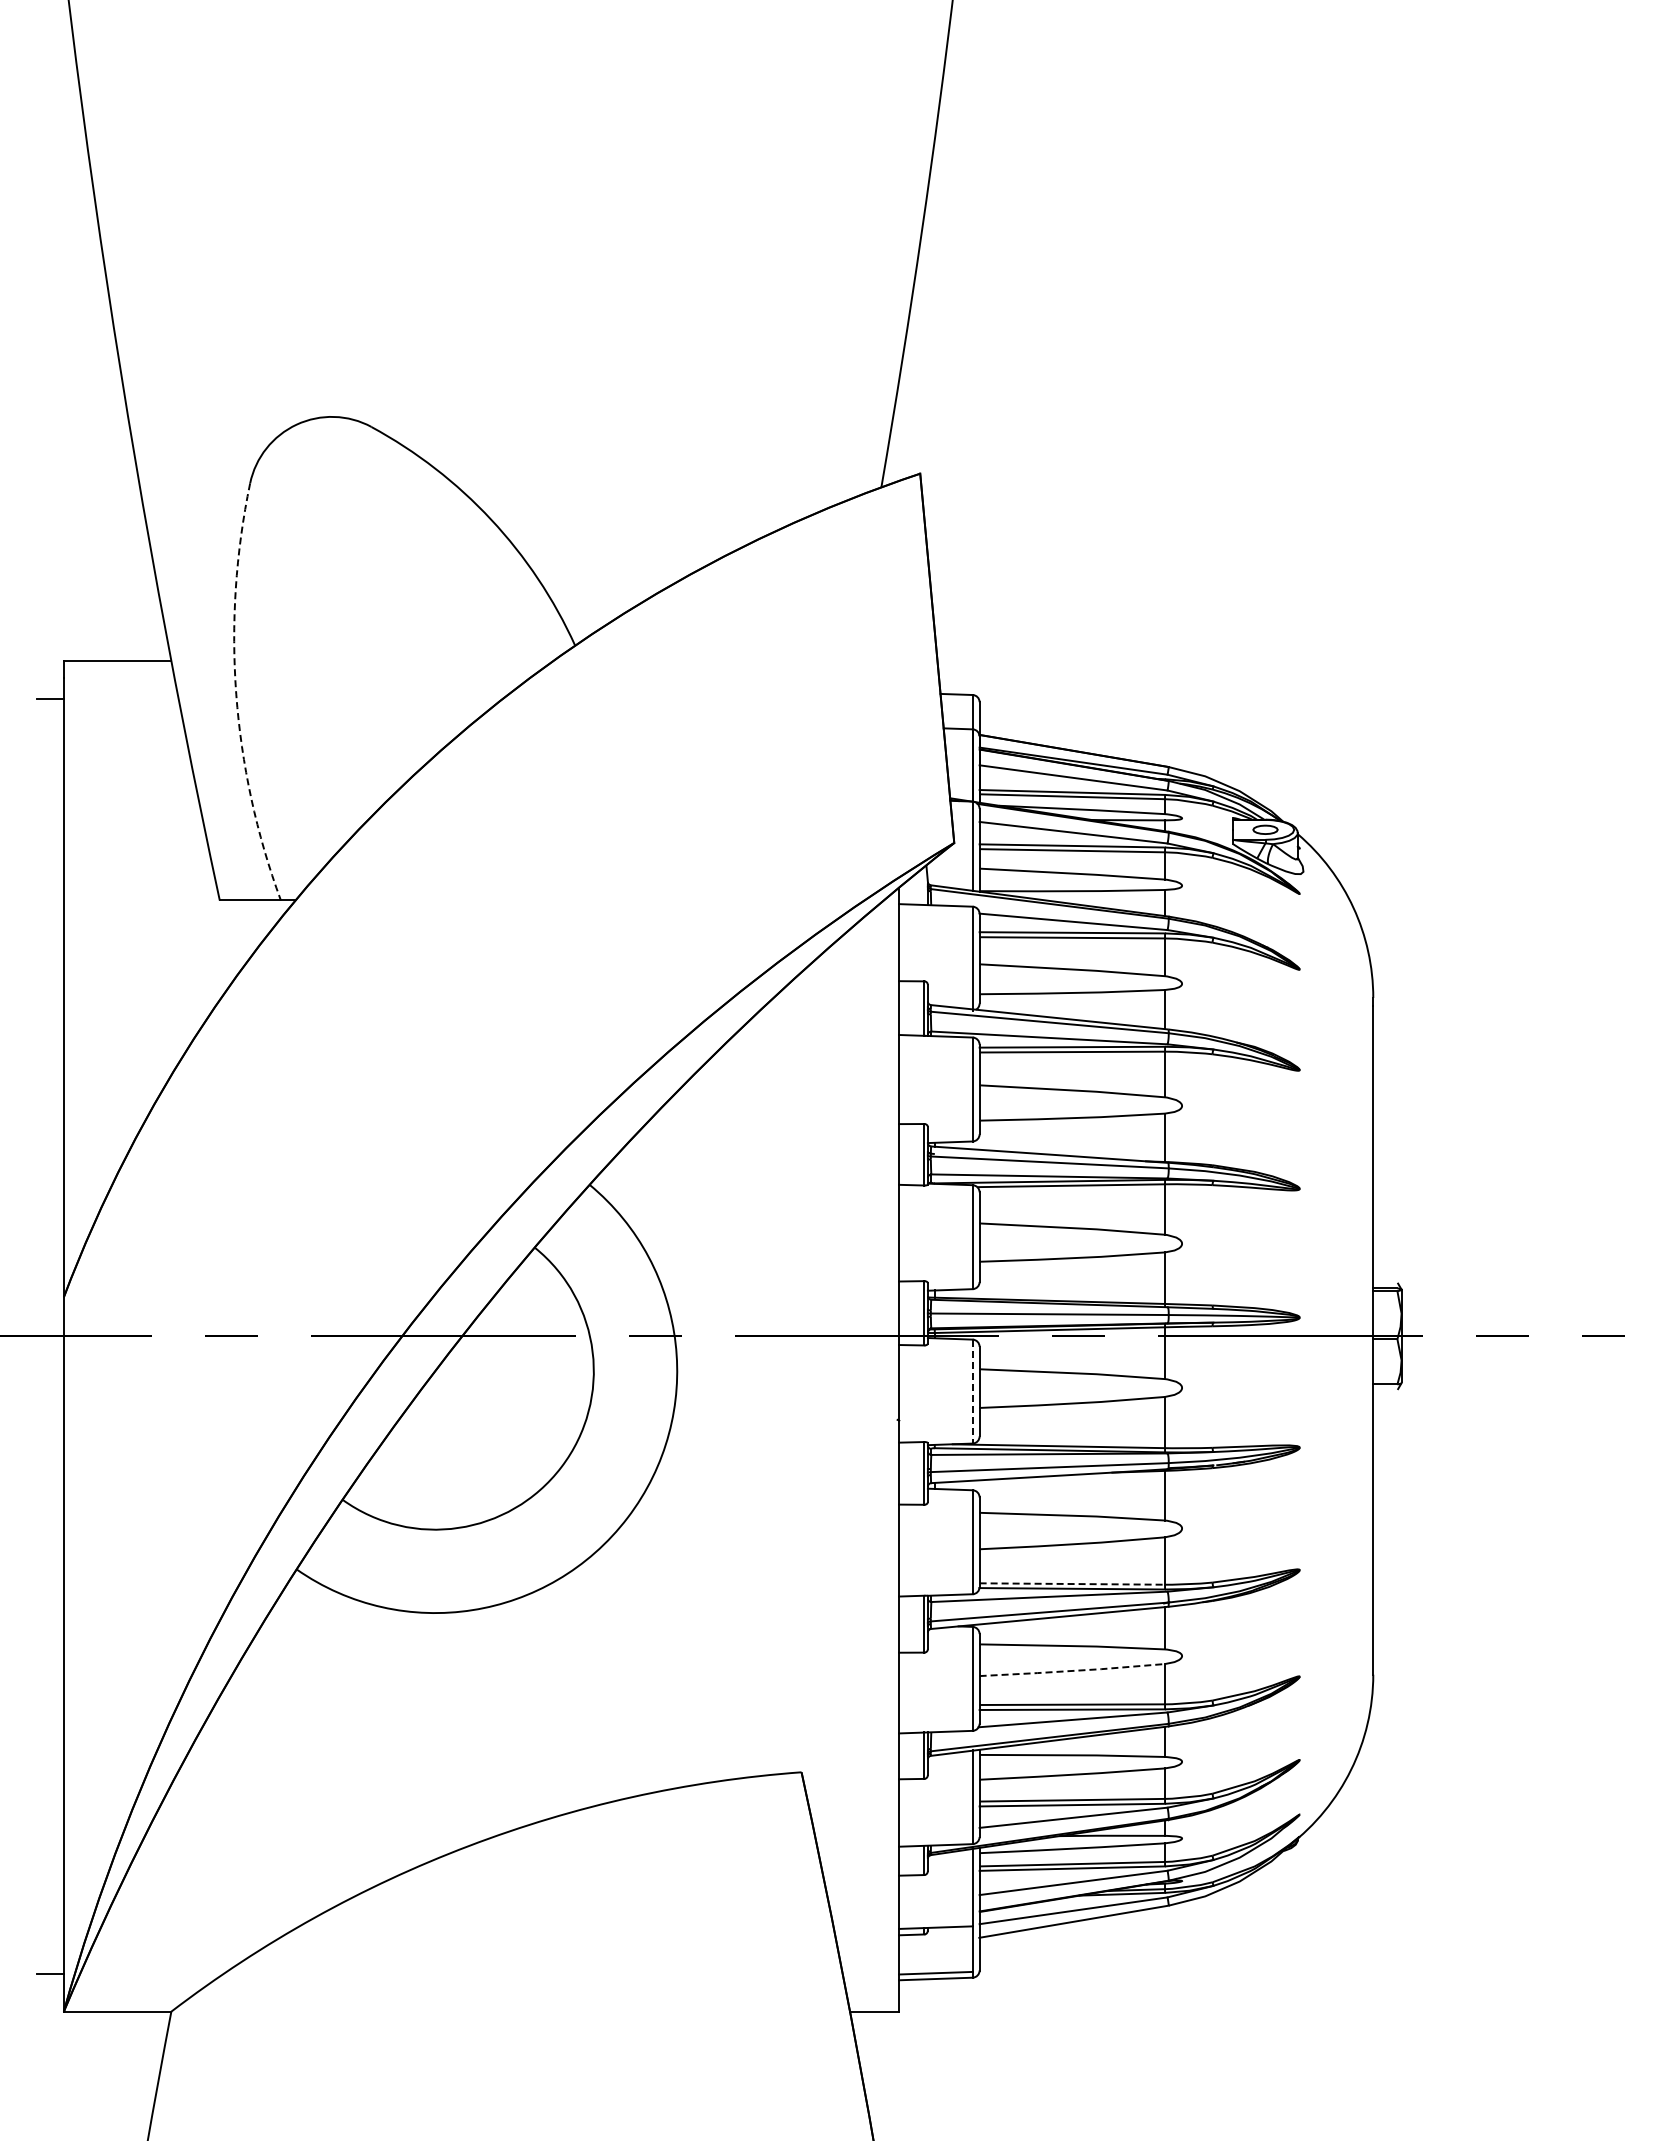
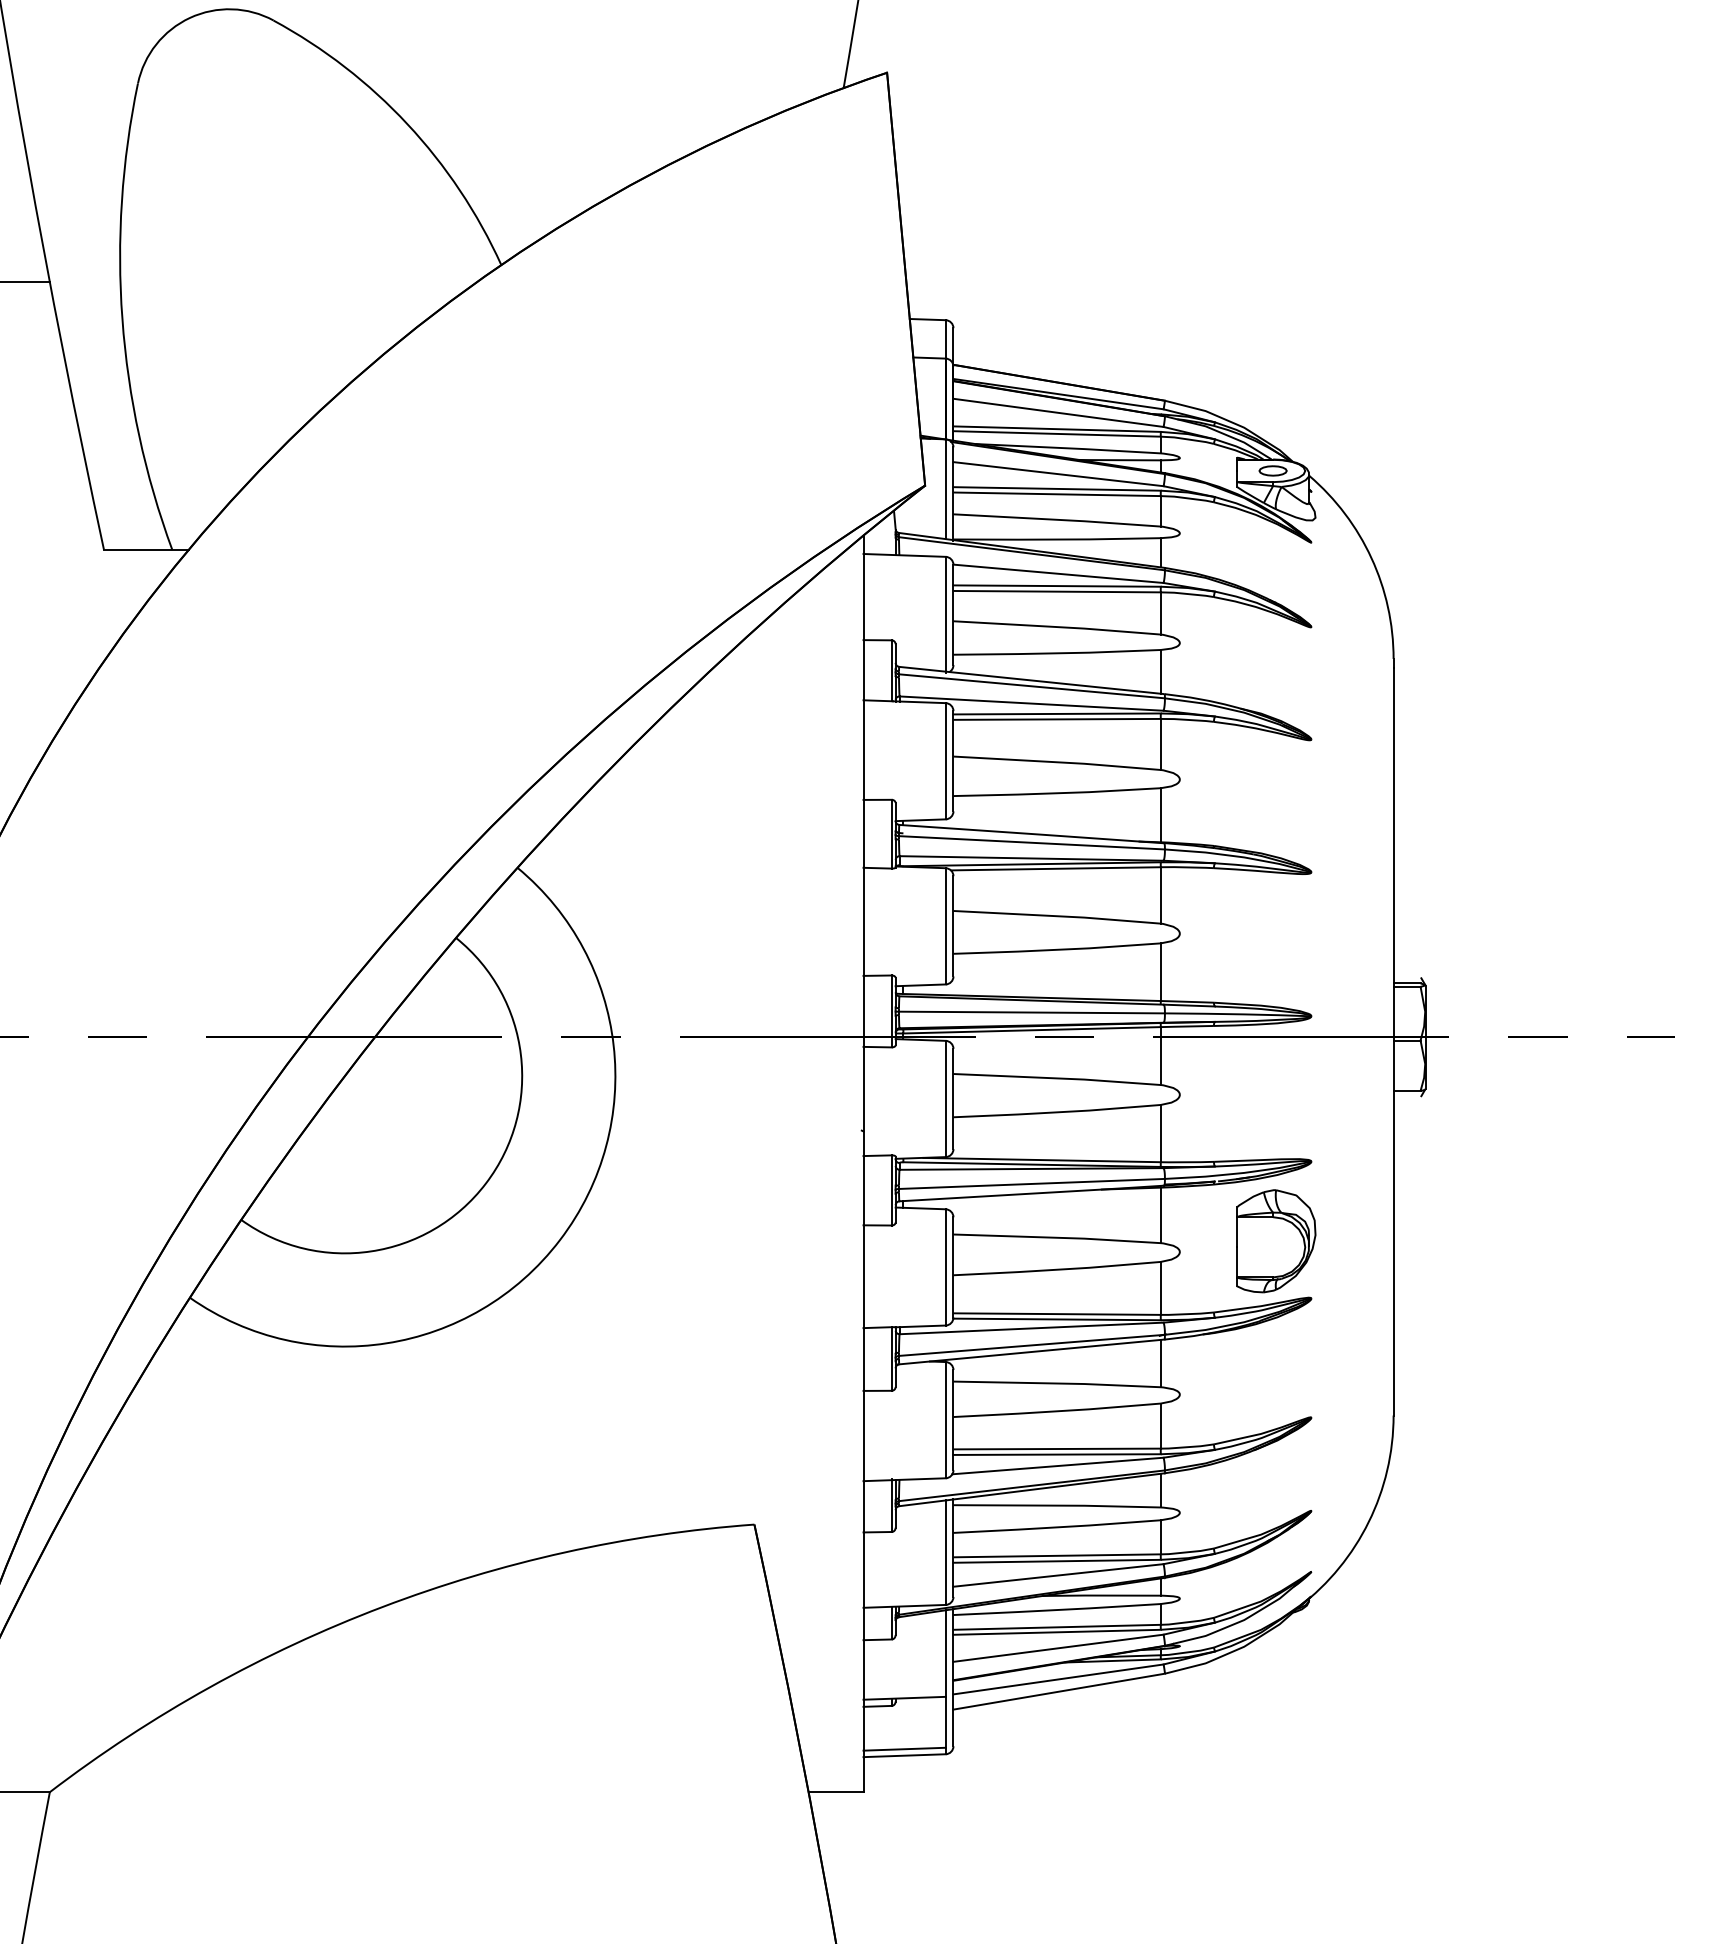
arc: (236, 694) -> (122, 319), dashed -> solid
line: (972, 1391) -> (945, 1098), dashed -> solid
part: (1268, 1518) -> (1276, 1240), added
line: (1073, 1584) -> (1058, 1314), dashed -> solid
line: (1073, 1670) -> (1058, 1410), dashed -> solid

